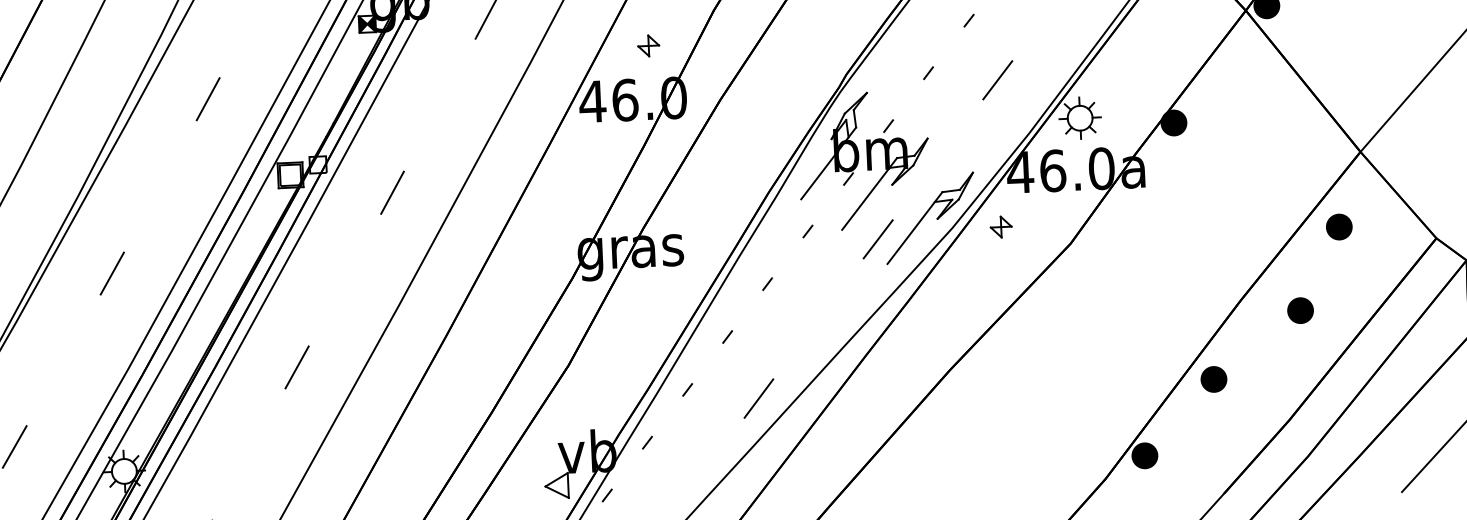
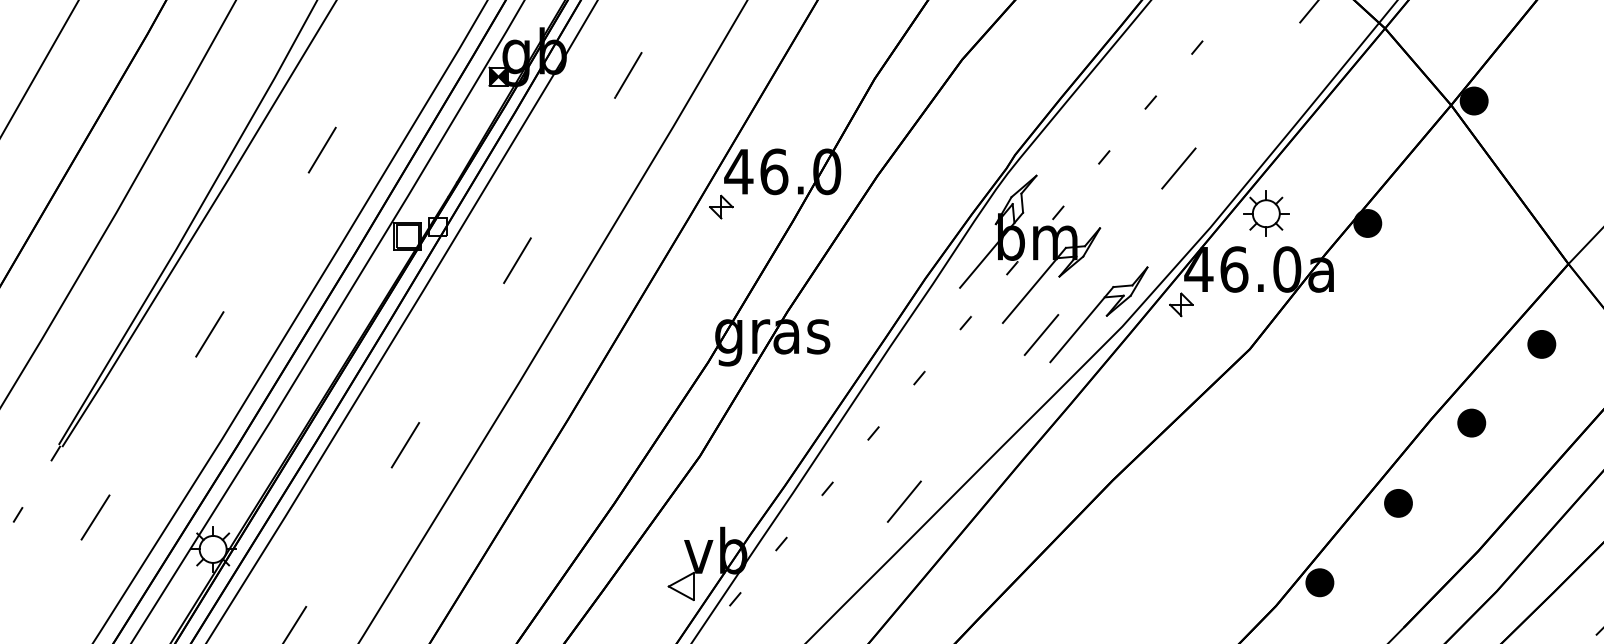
part: (648, 45) -> (721, 206), moved
part: (1001, 226) -> (1181, 304), moved
part: (1300, 310) -> (1471, 422), moved

